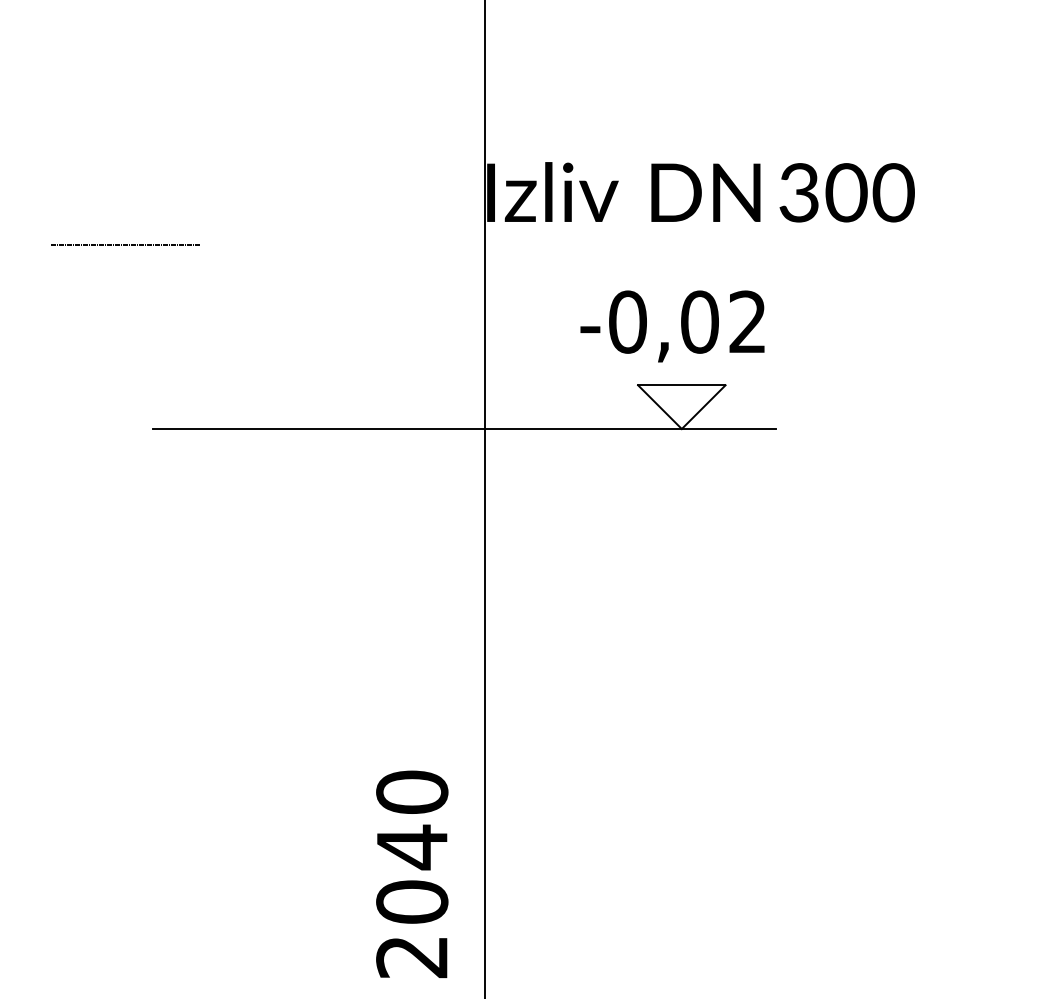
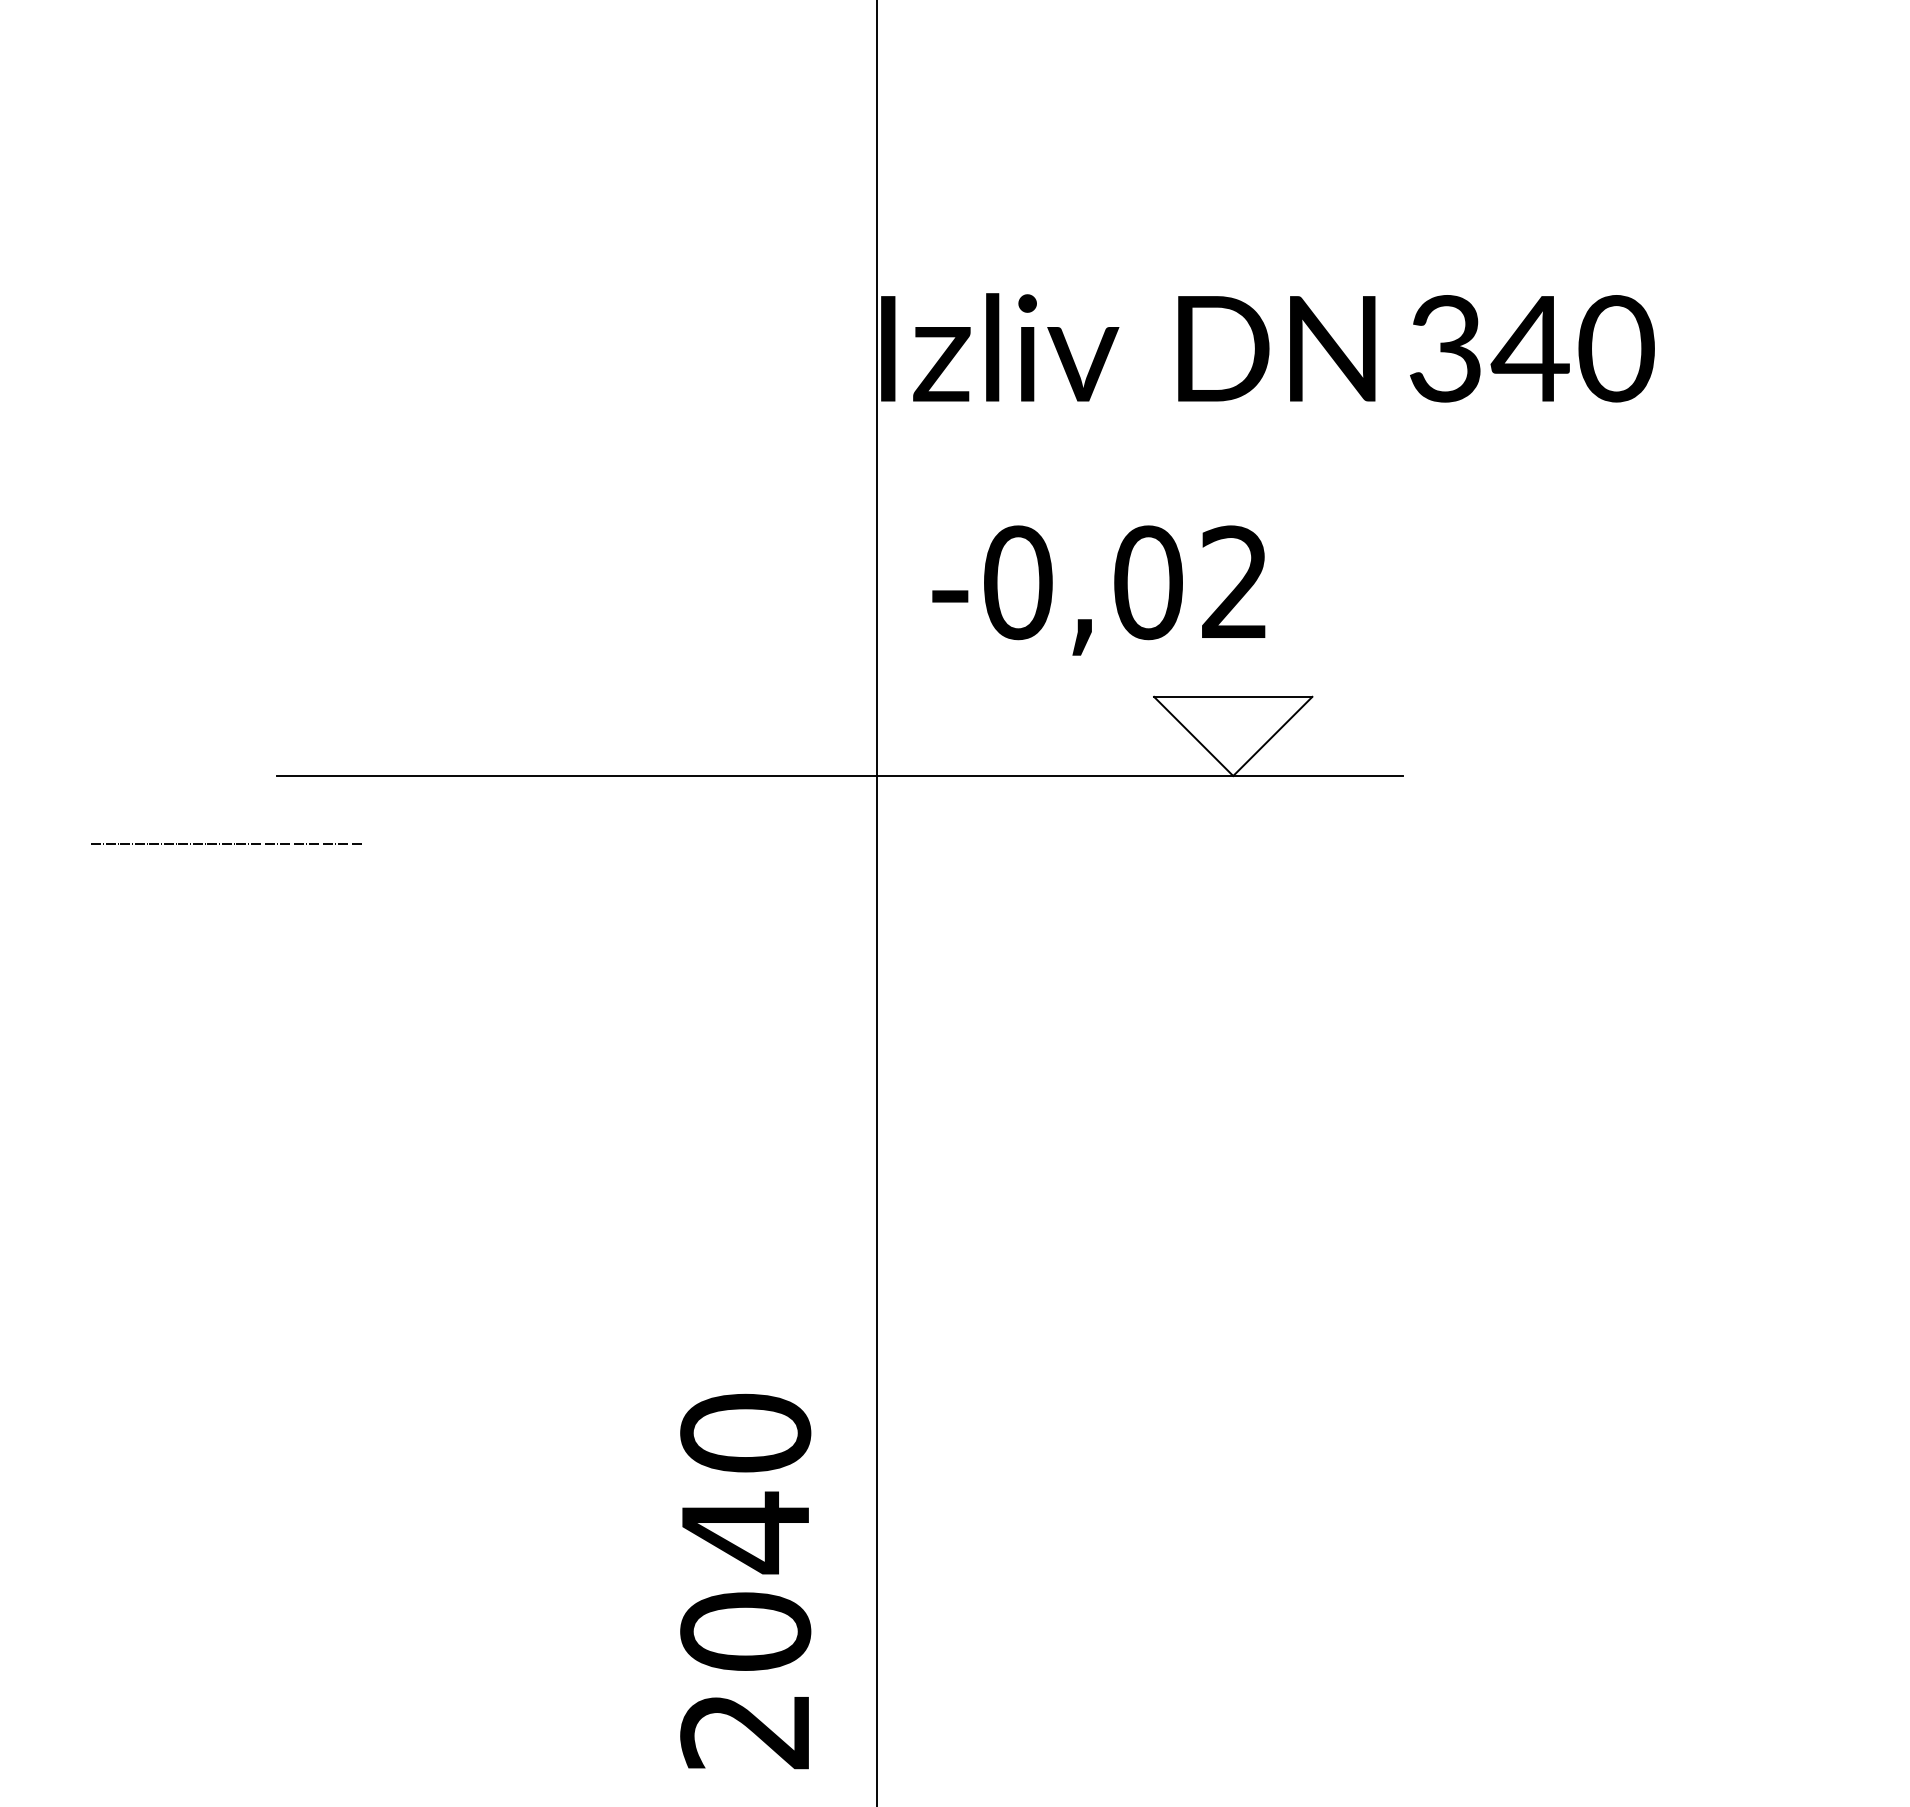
text: (845, 192) -> (1529, 348), 300 -> 340
line: (125, 244) -> (226, 842), moved
text: (672, 326) -> (1098, 590), moved

